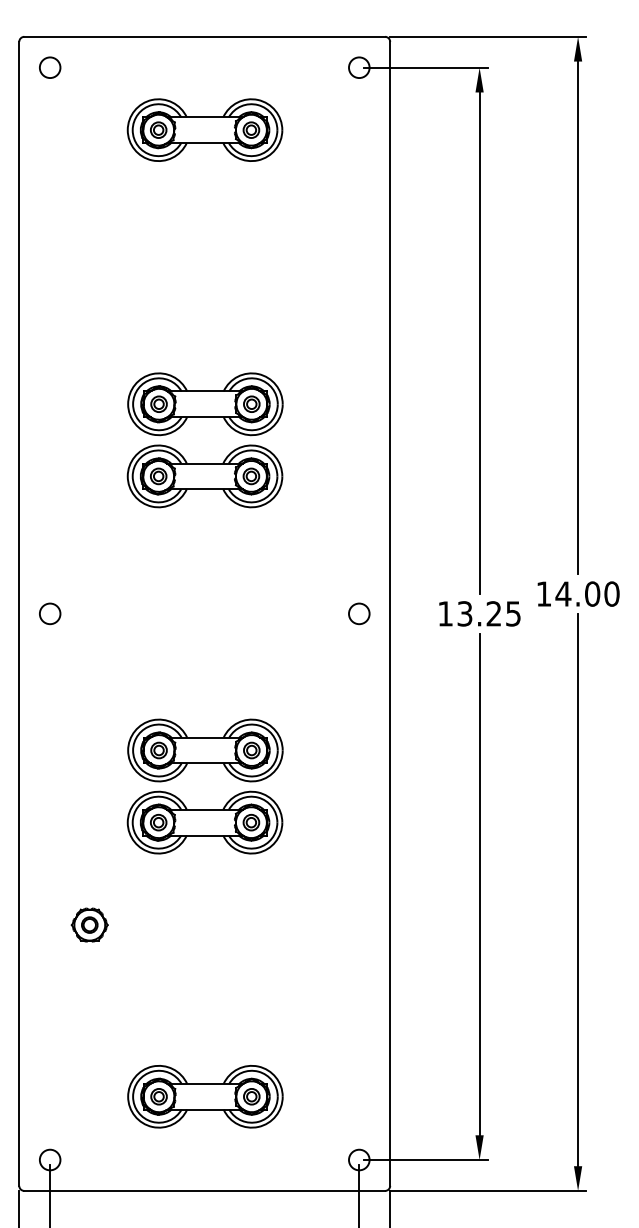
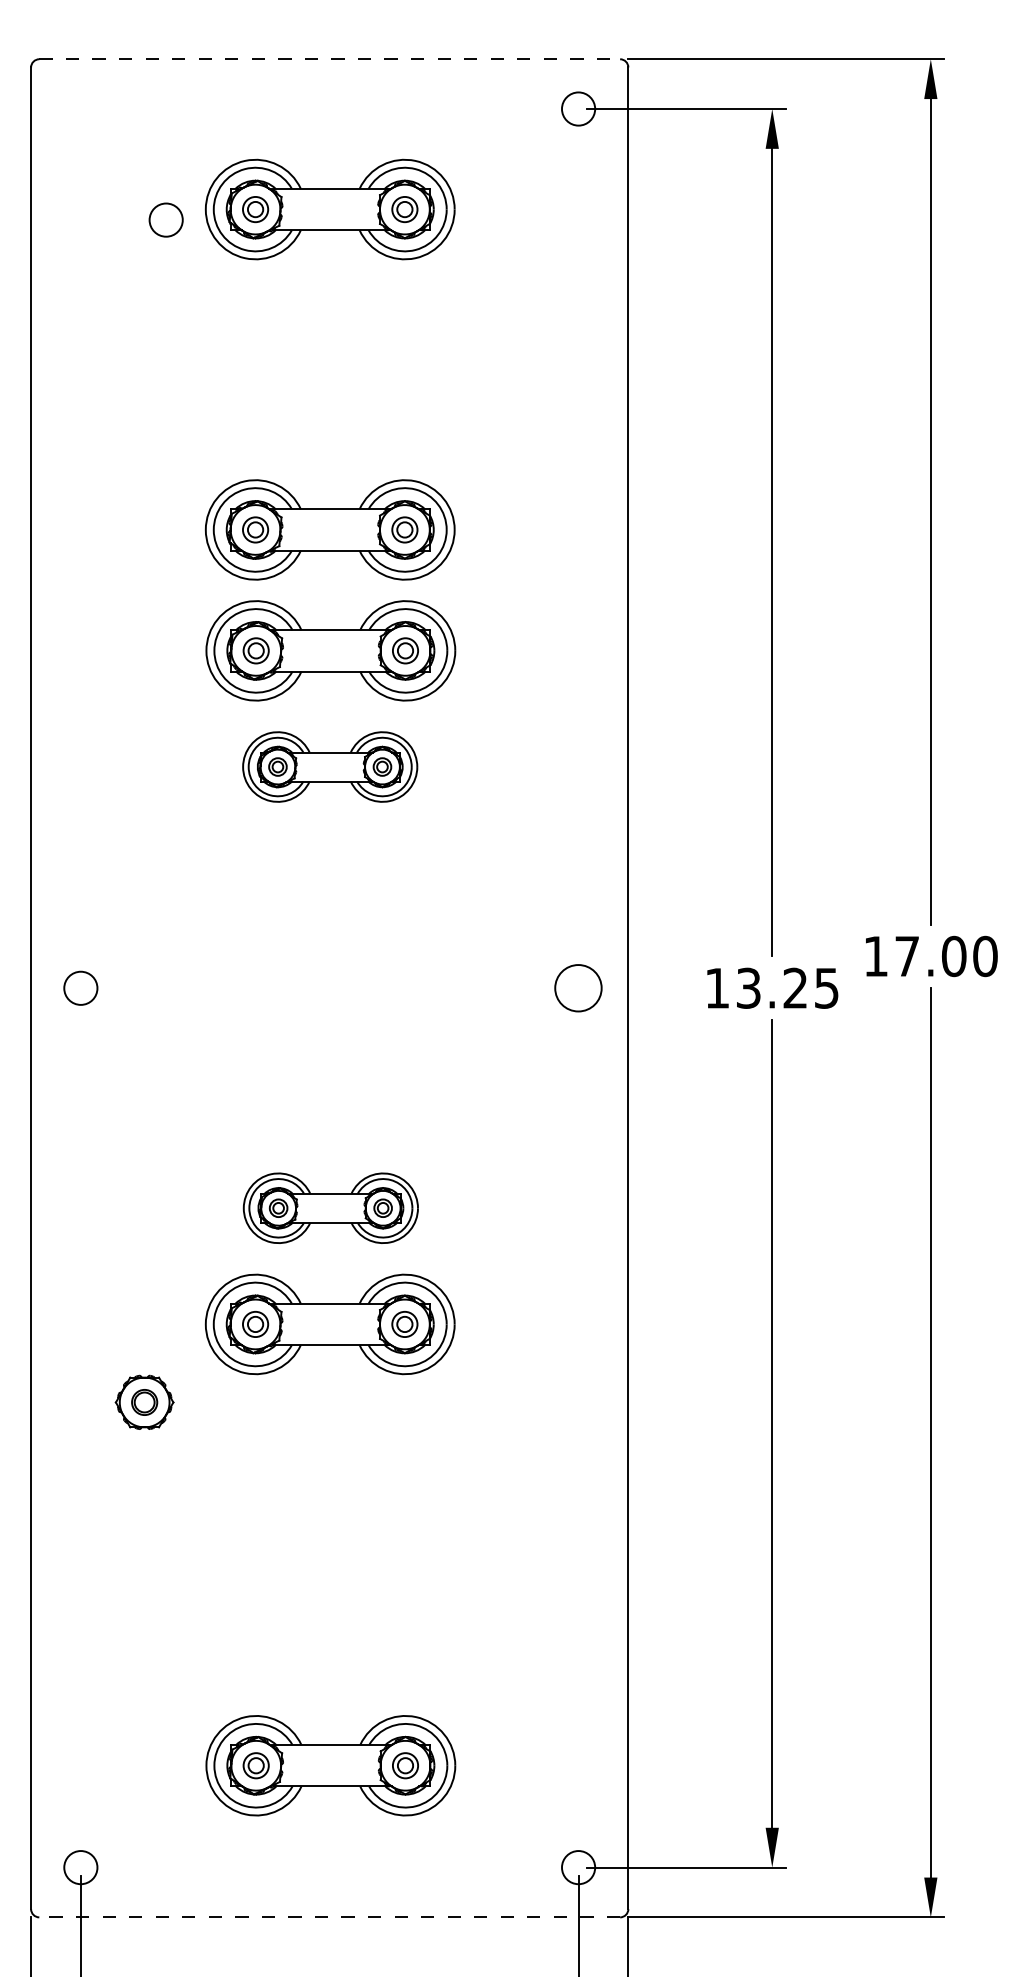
line: (205, 36) -> (330, 58), solid -> dashed
circle: (50, 67) -> (166, 219), moved
part: (204, 328) -> (329, 528), added
part: (204, 476) -> (329, 767), size x0.7
text: (563, 593) -> (907, 955), 14.00 -> 17.00
circle: (359, 613) -> (578, 987), size x1.4
part: (205, 750) -> (330, 1208), size x0.7
part: (89, 924) -> (144, 1401), moved
line: (204, 1190) -> (329, 1916), solid -> dashed

